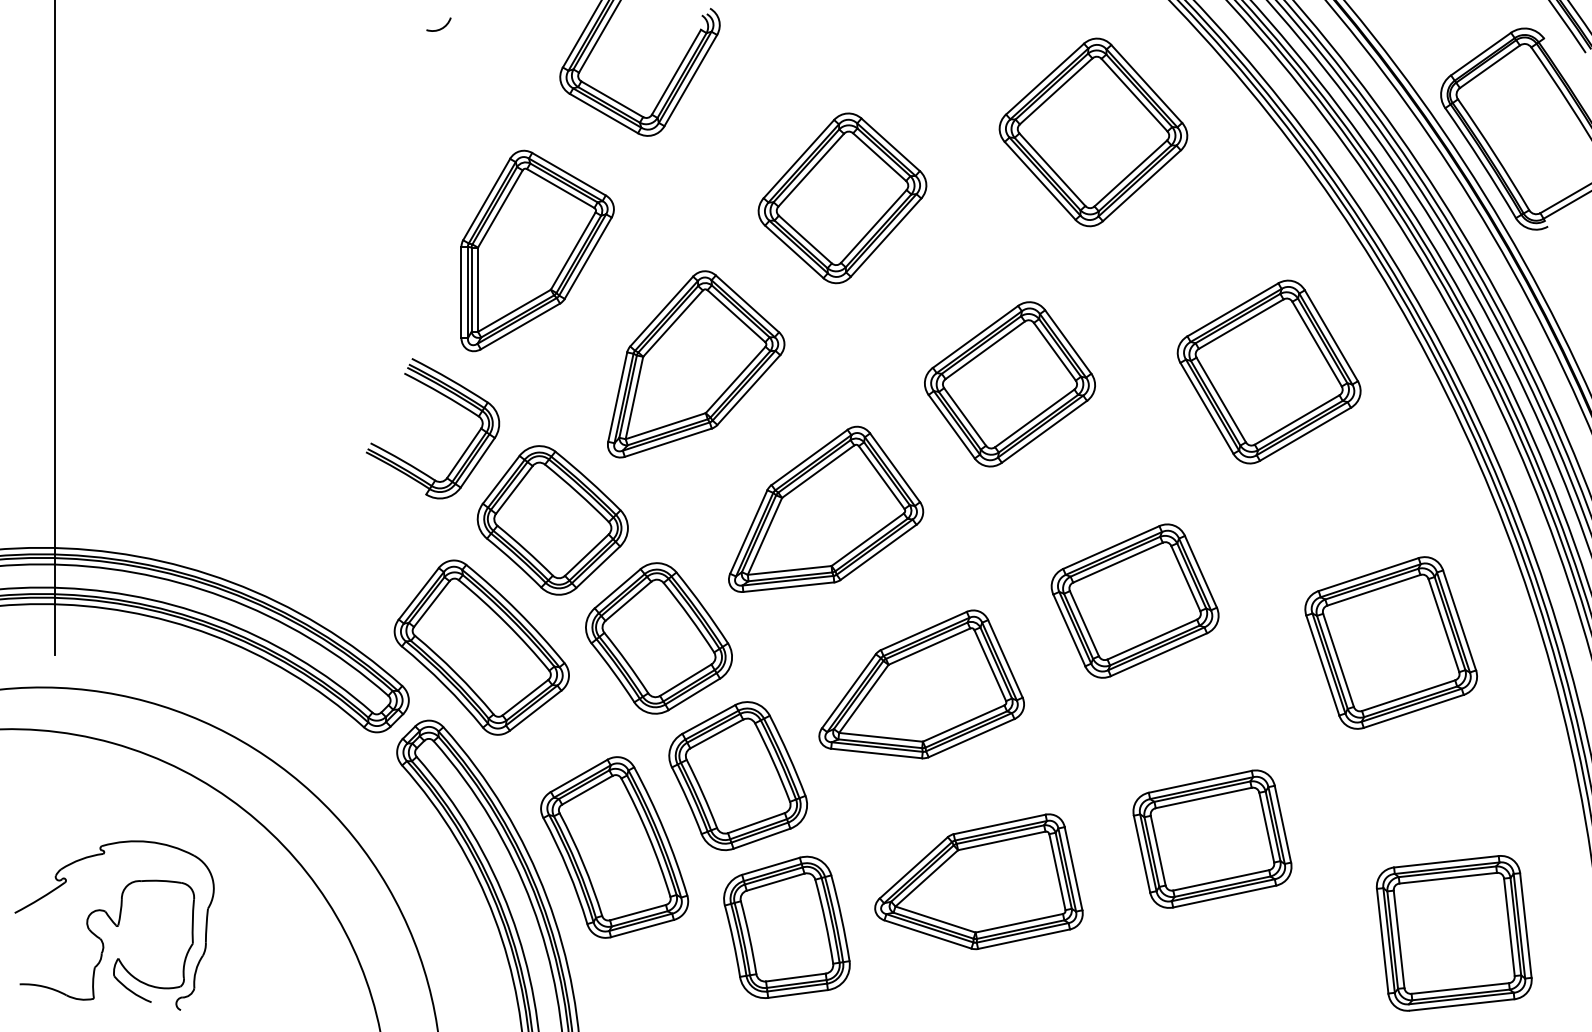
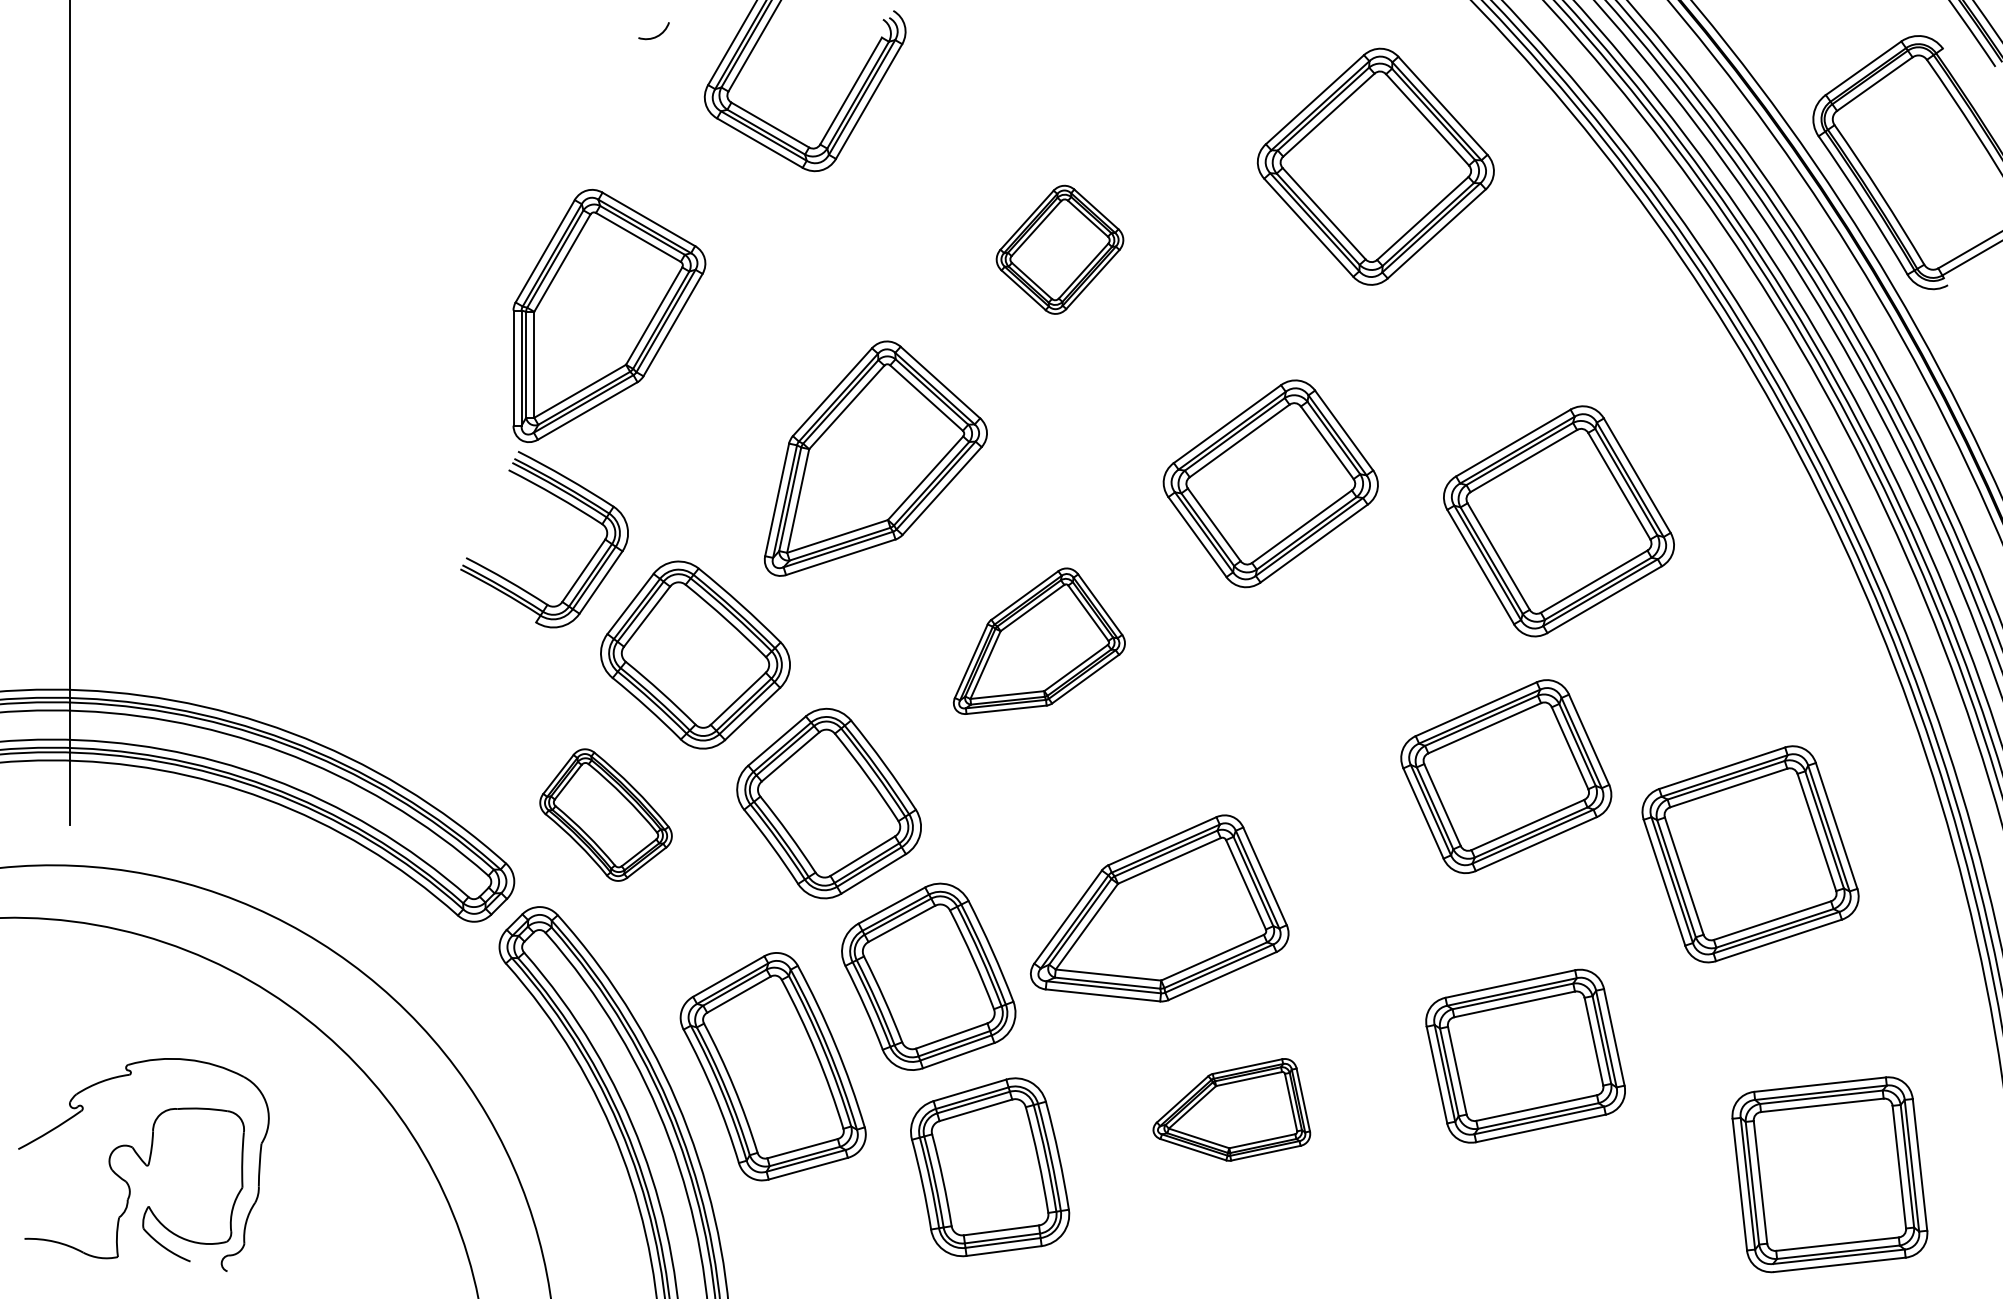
curve: (440, 28) -> (656, 35), moved
part: (842, 198) -> (1059, 249), size x0.6
part: (537, 250) -> (609, 315), moved
part: (1268, 372) -> (1558, 521), moved
part: (826, 509) -> (1039, 641), size x0.7
part: (1135, 601) -> (1506, 776), moved
part: (1391, 643) -> (1750, 854), moved
part: (481, 647) -> (605, 814), size x0.6
part: (921, 684) -> (1159, 908), moved
part: (978, 881) -> (1231, 1109), size x0.6

